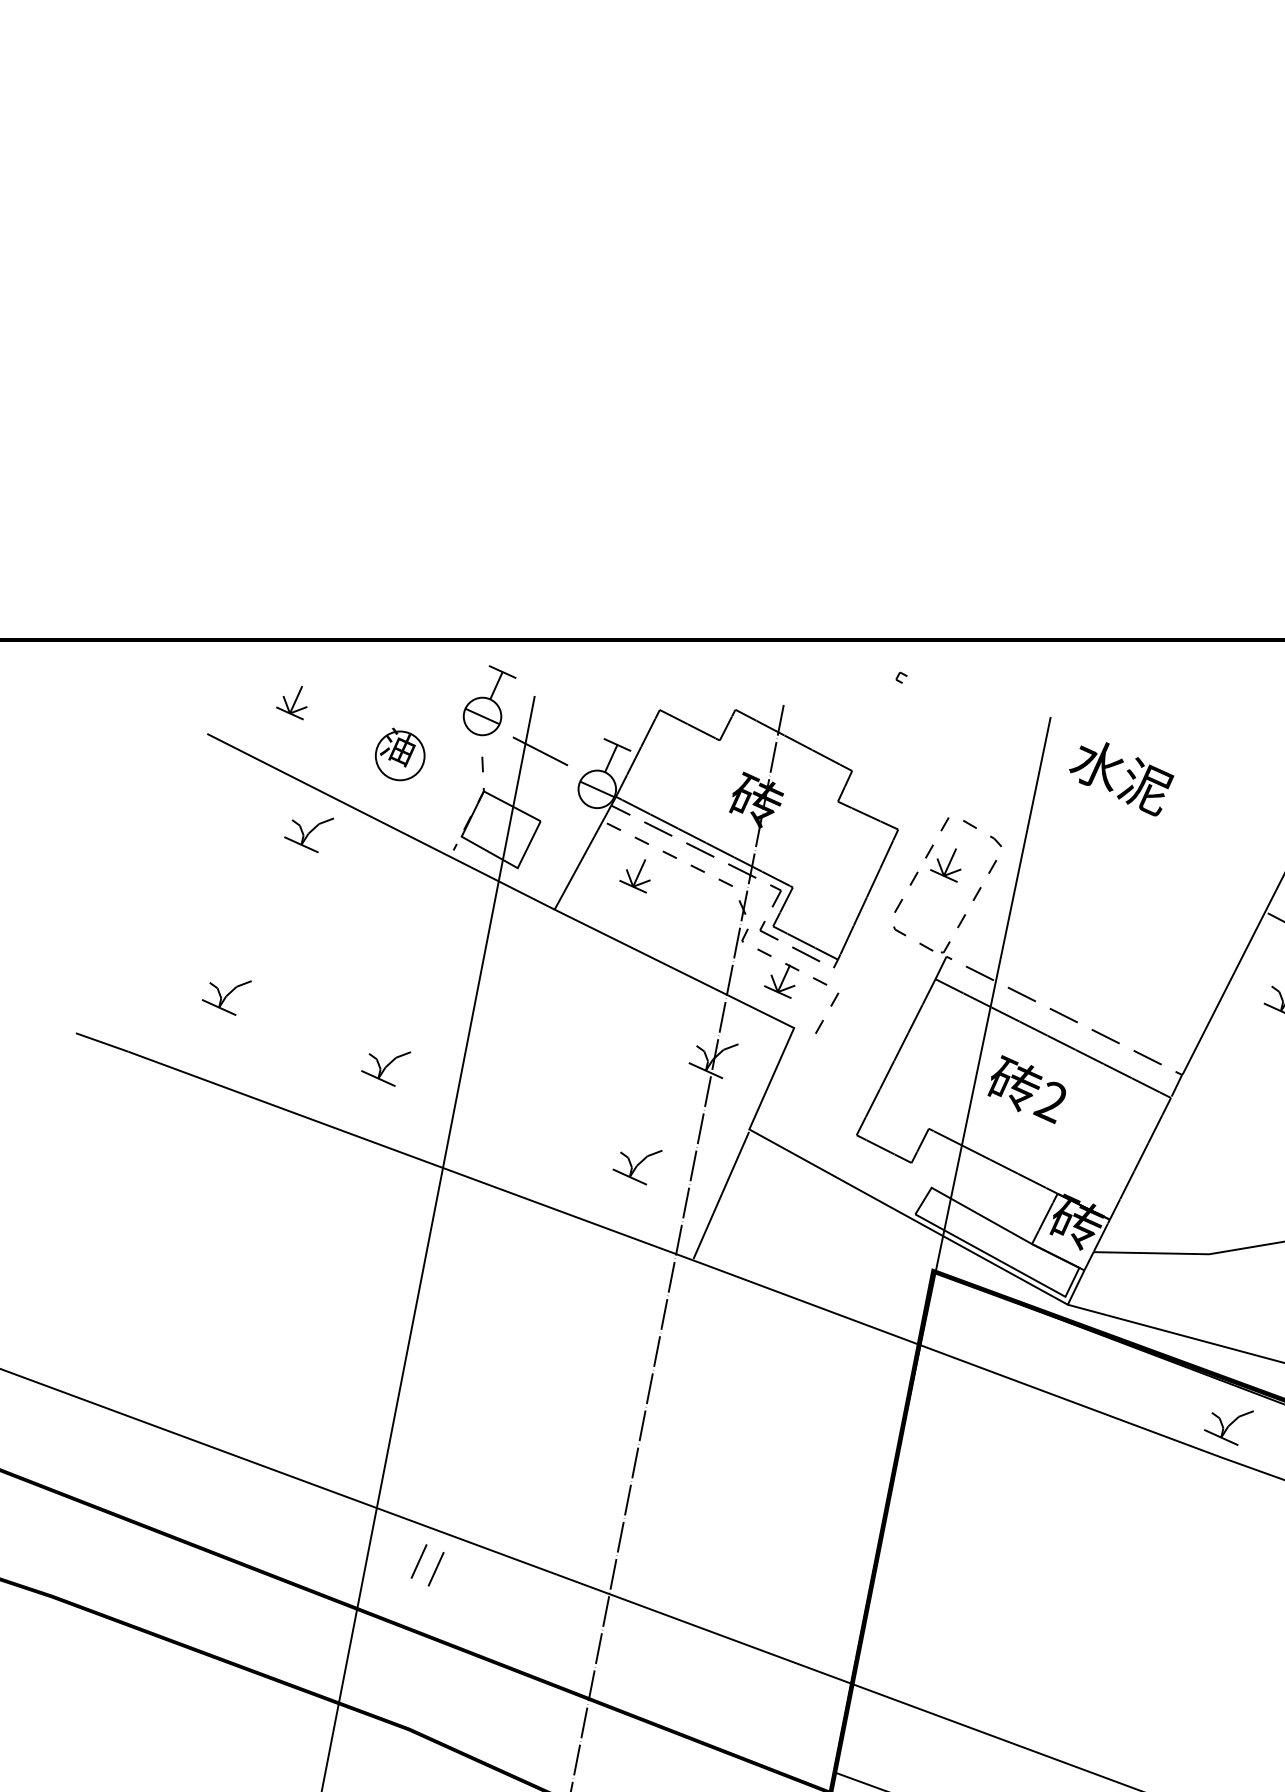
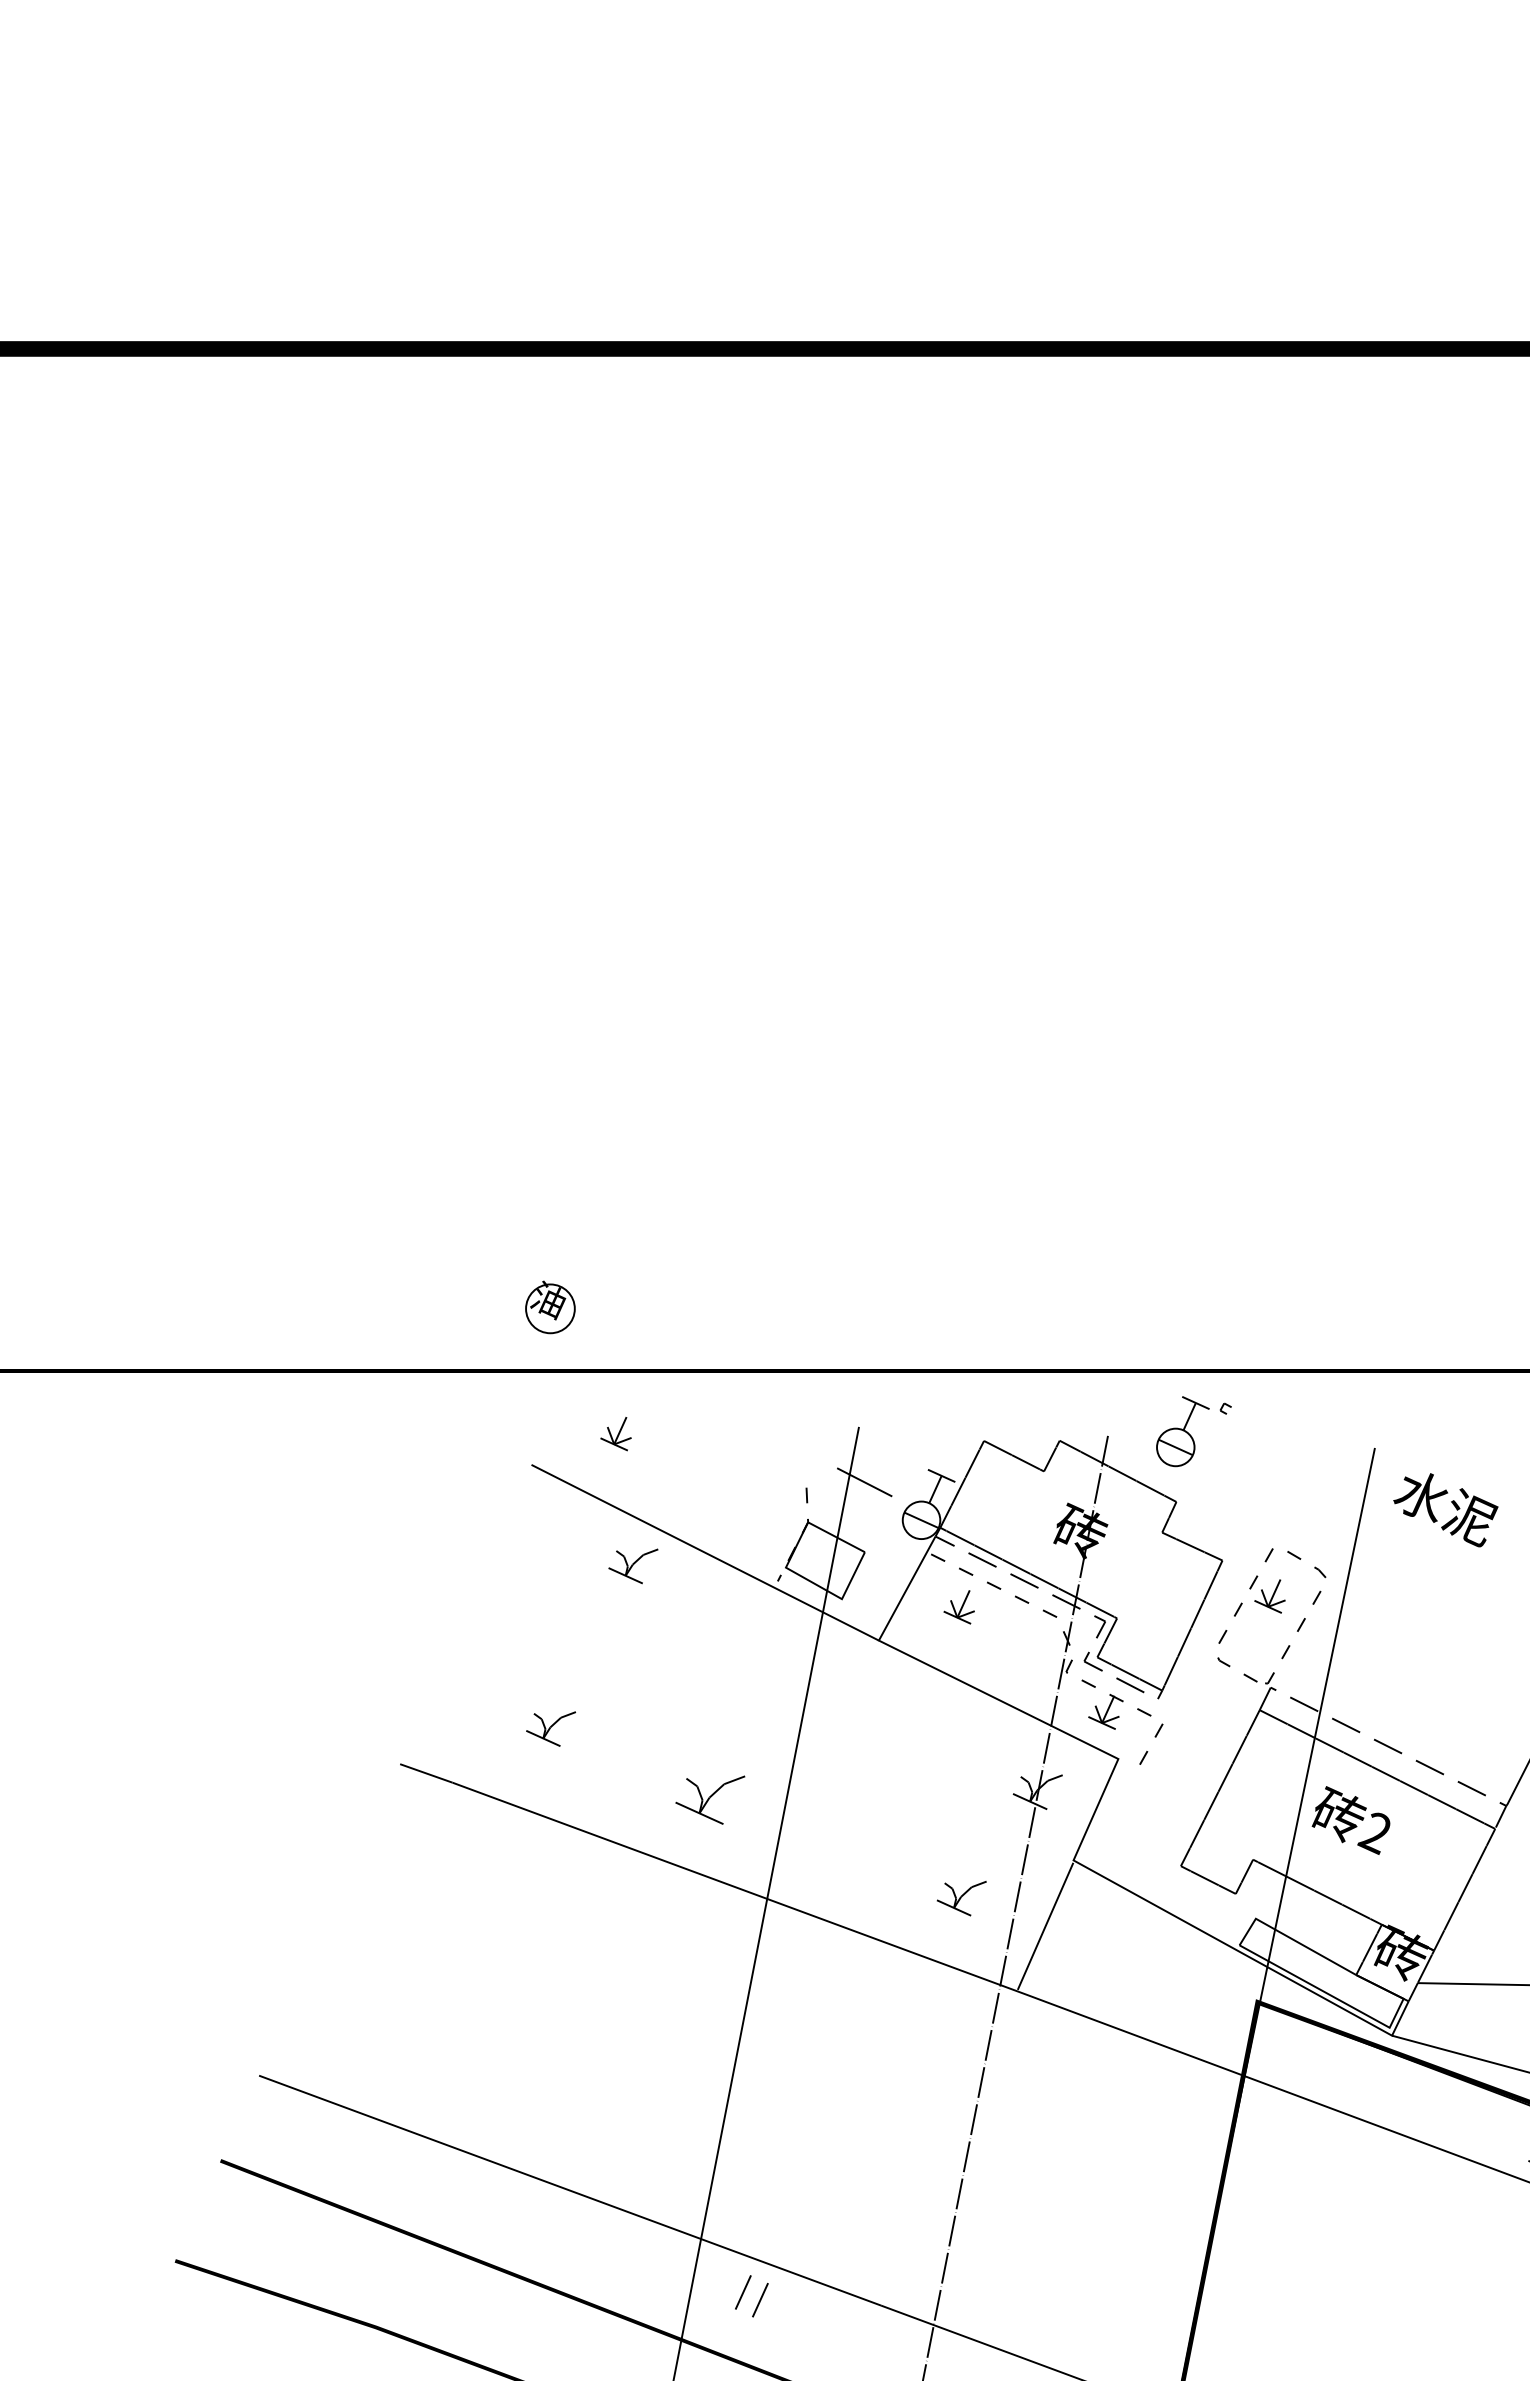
part: (489, 700) -> (1182, 1431), moved
part: (400, 754) -> (550, 1307), moved
part: (386, 1068) -> (710, 1799), size x1.4

